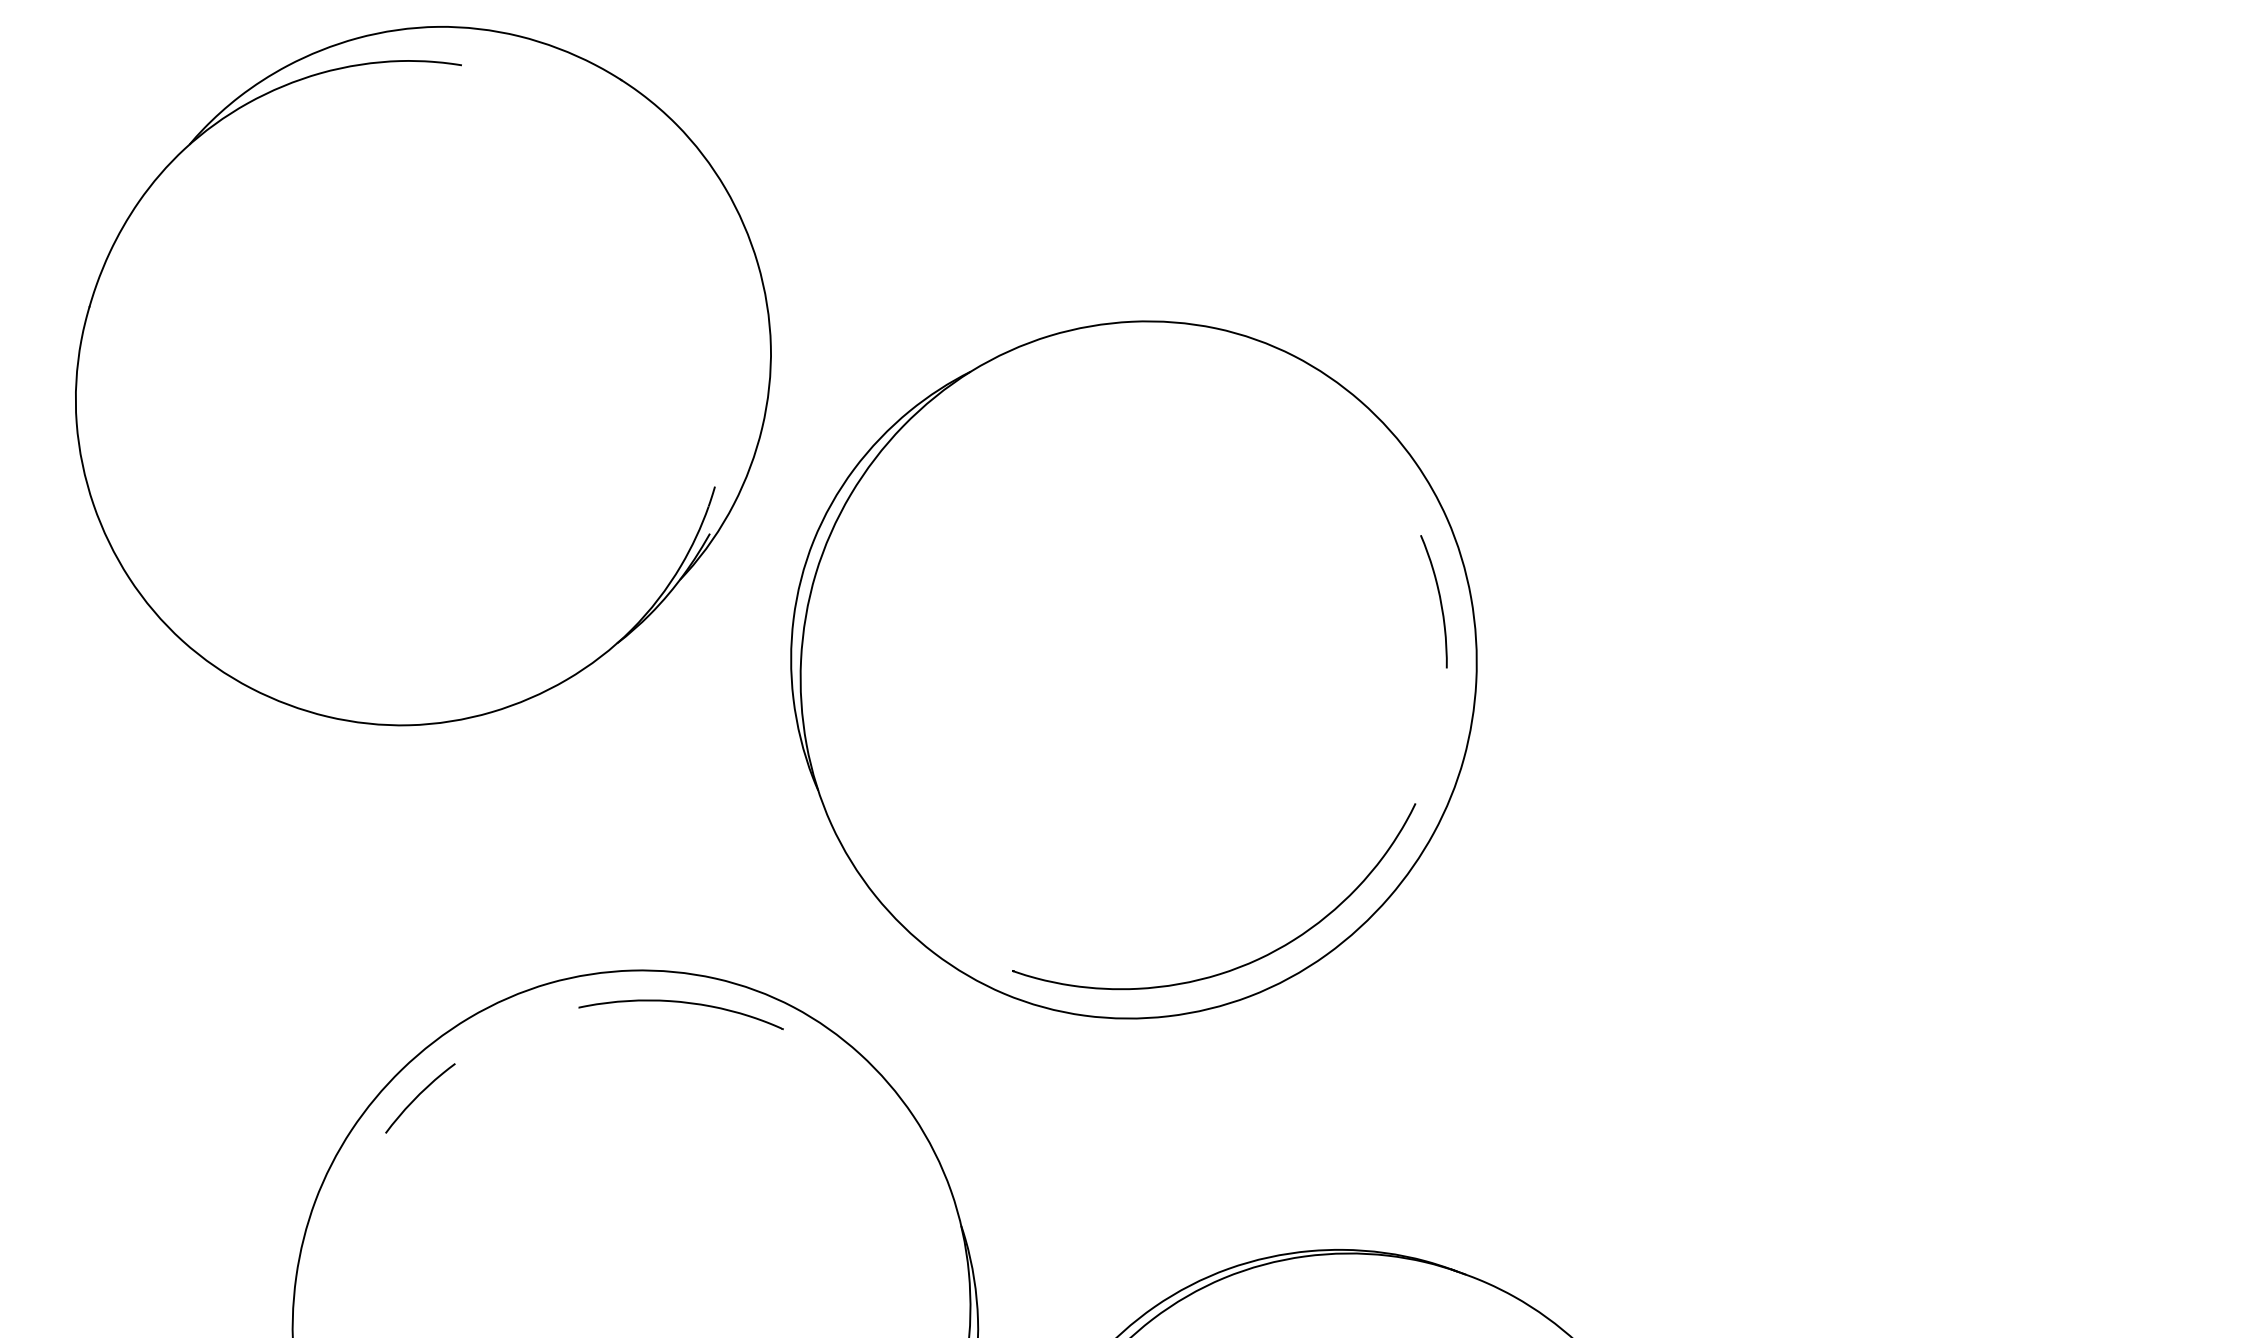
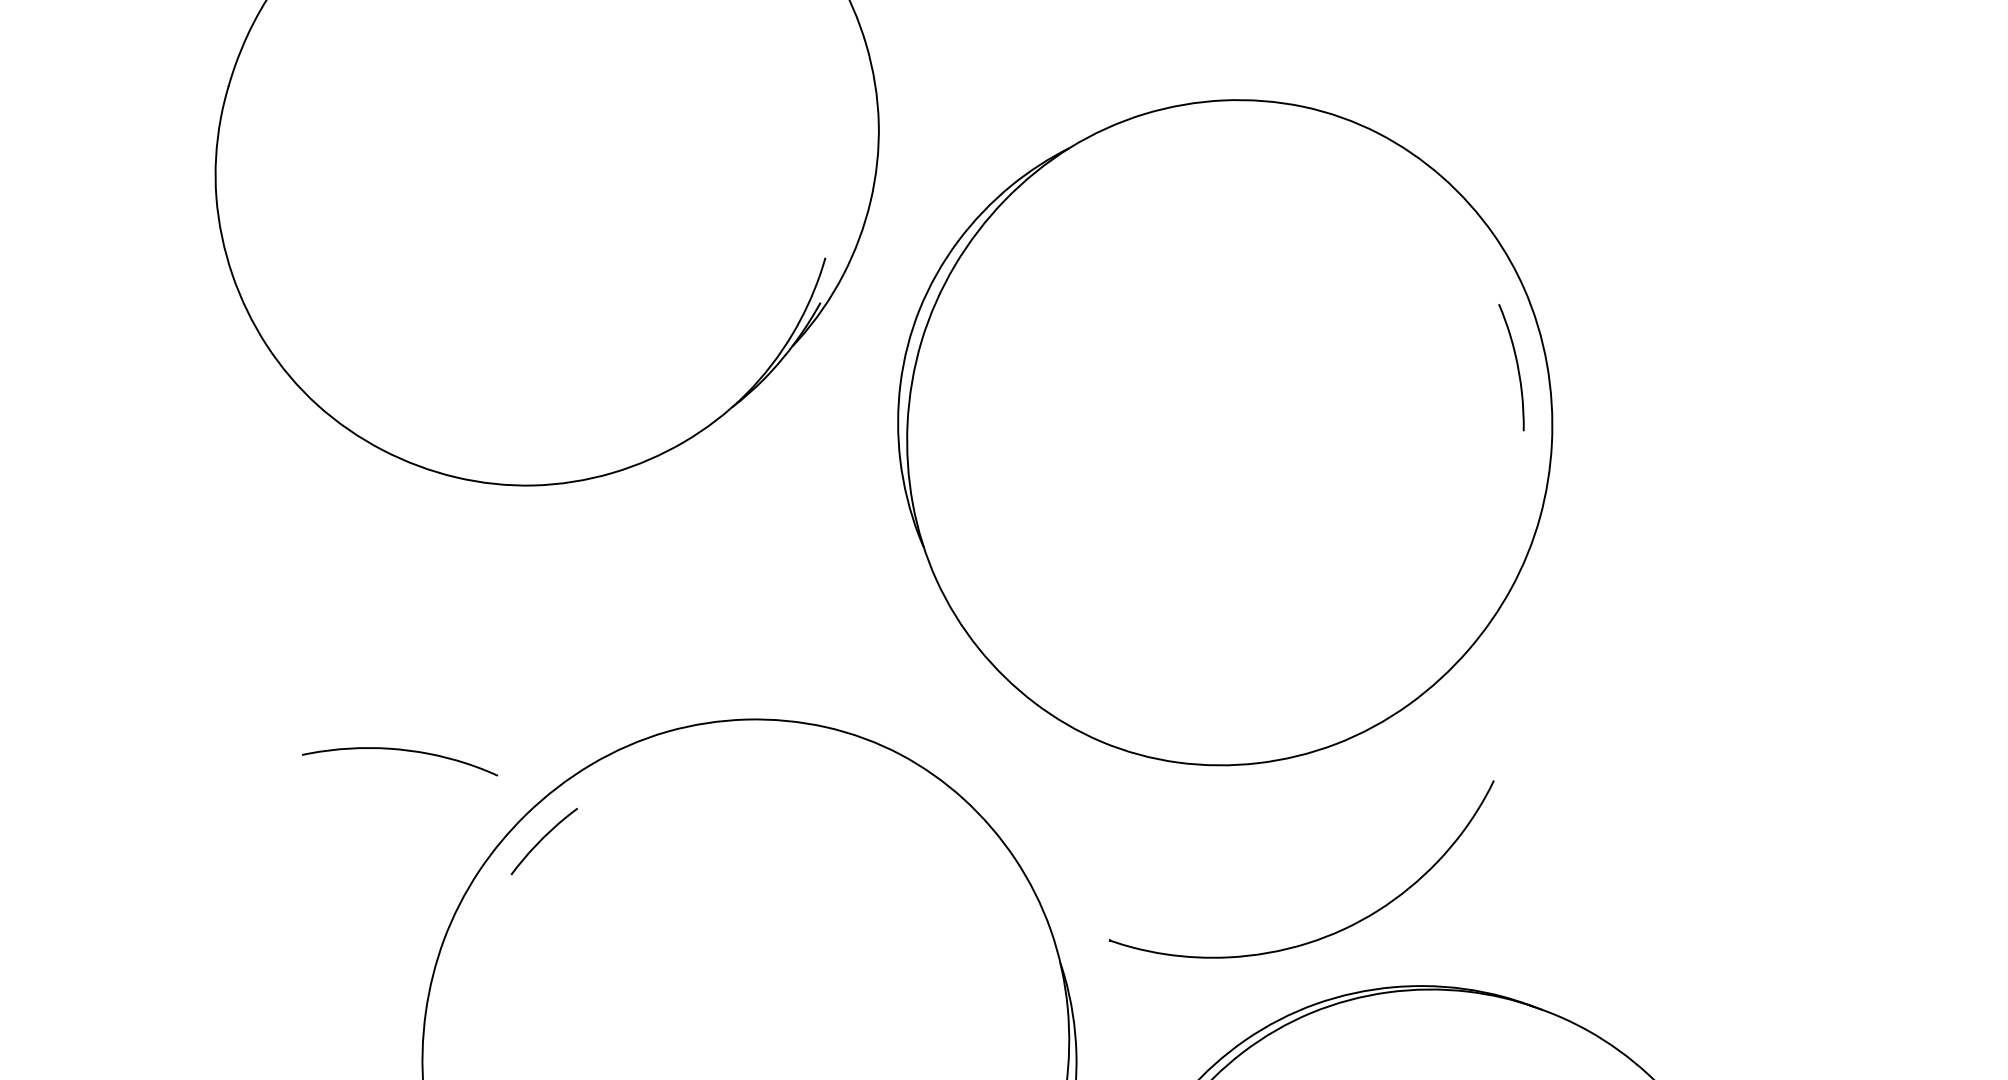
part: (1240, 965) -> (1326, 935), moved
curve: (682, 1003) -> (401, 750), moved

